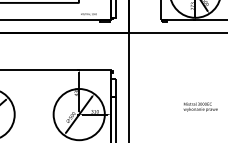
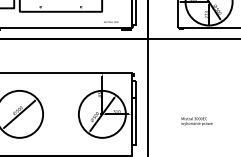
text: (200, 107) -> (196, 121), moved

